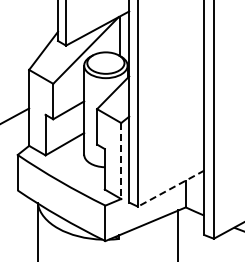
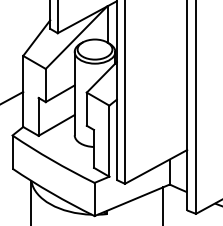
line: (121, 161) -> (109, 141), dashed -> solid
line: (171, 188) -> (156, 166), dashed -> solid

